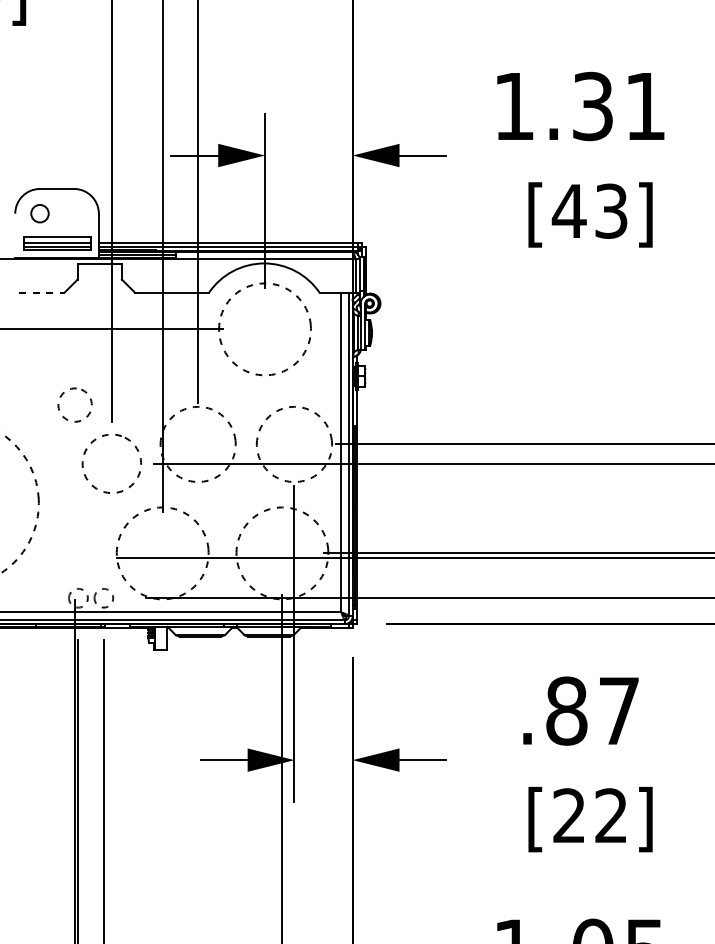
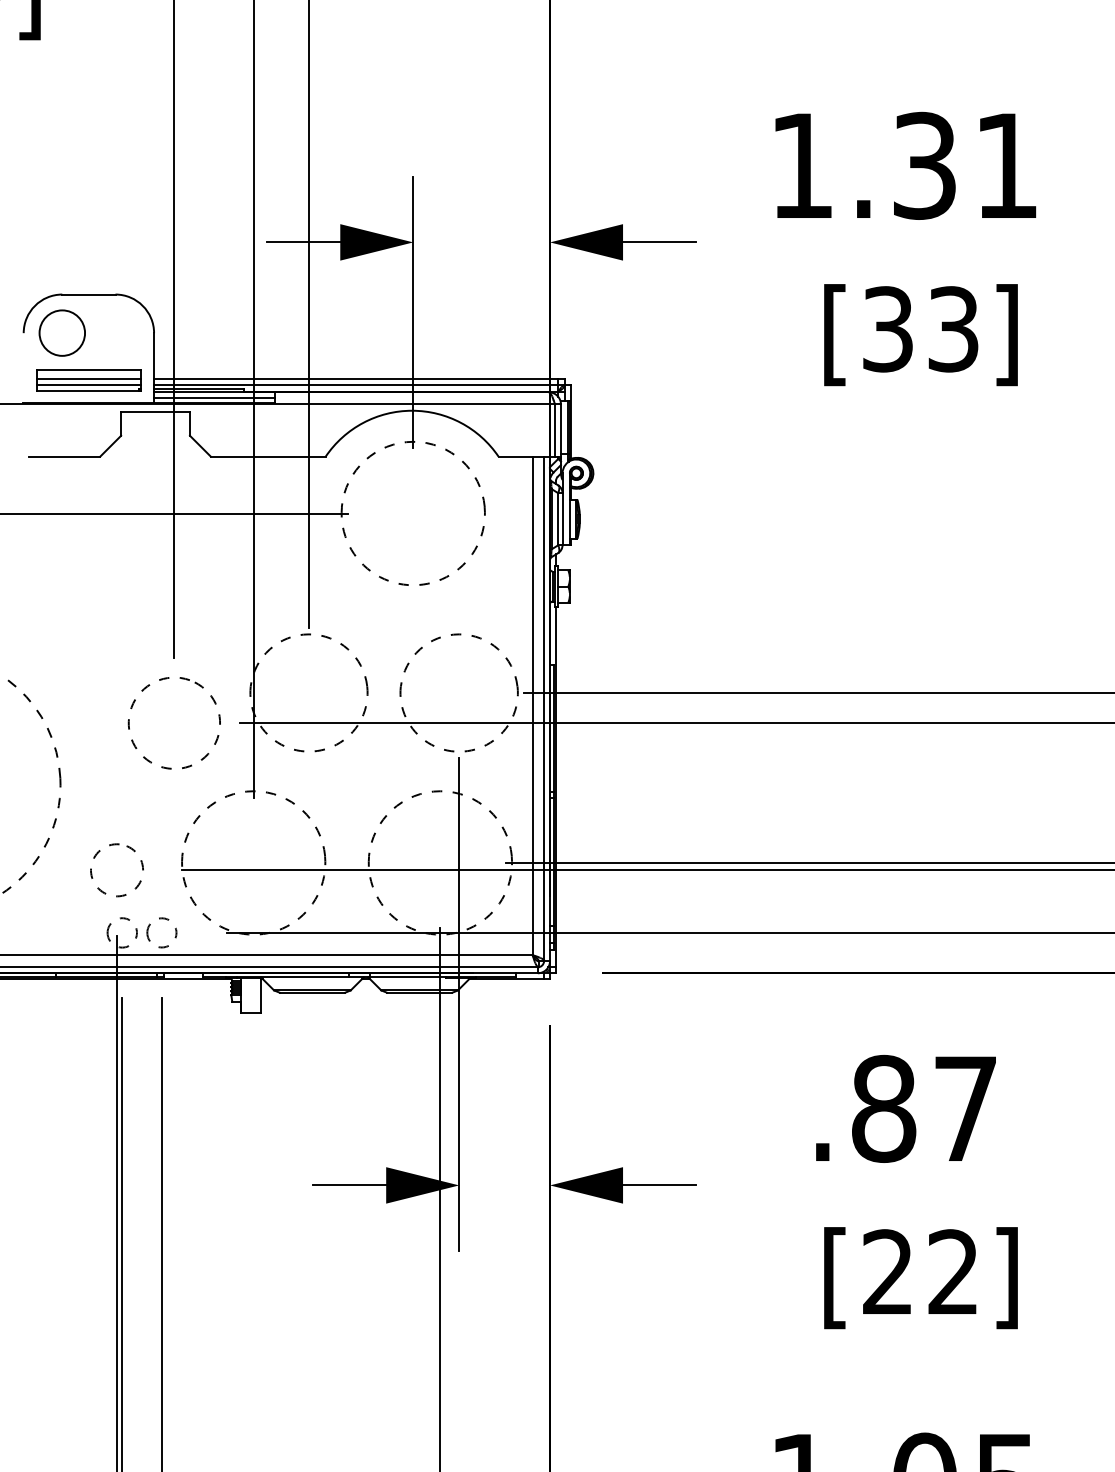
text: (568, 210) -> (886, 328), [43] -> [33]
circle: (39, 213) -> (61, 332), size x1.67
line: (41, 292) -> (64, 456), dashed -> solid
part: (61, 397) -> (95, 858), moved

